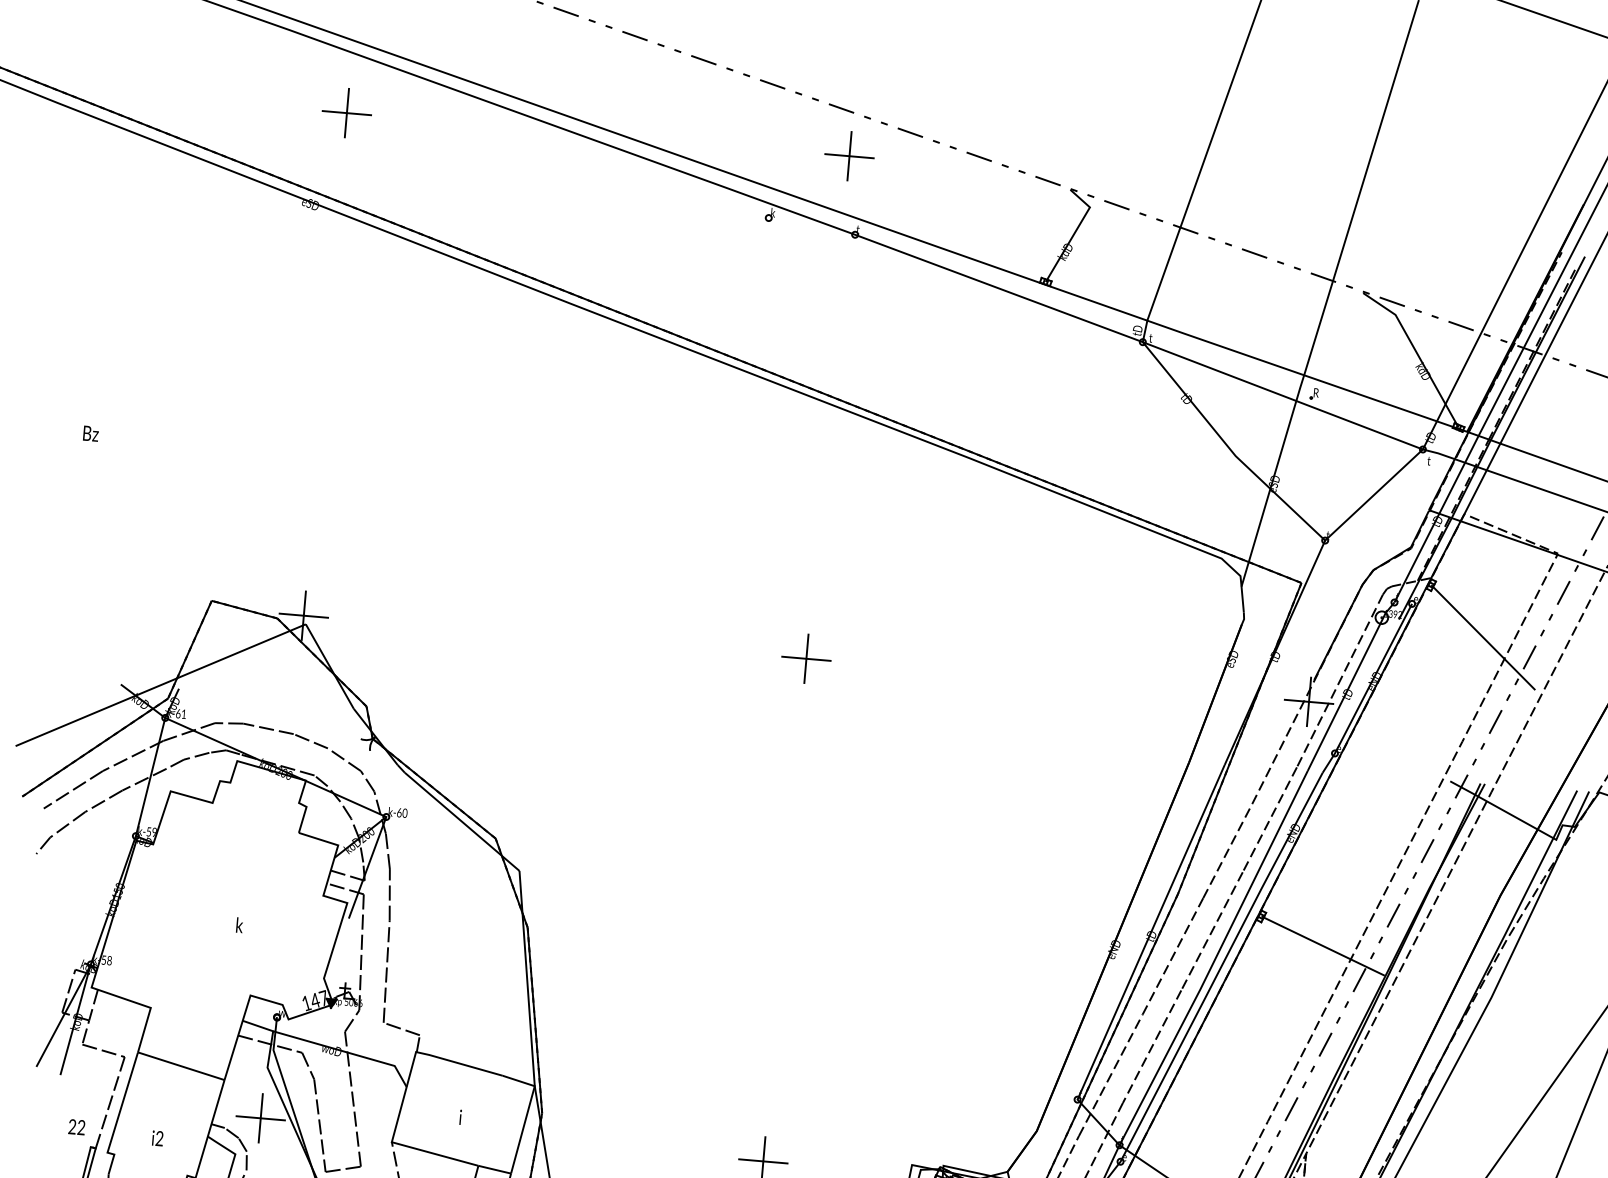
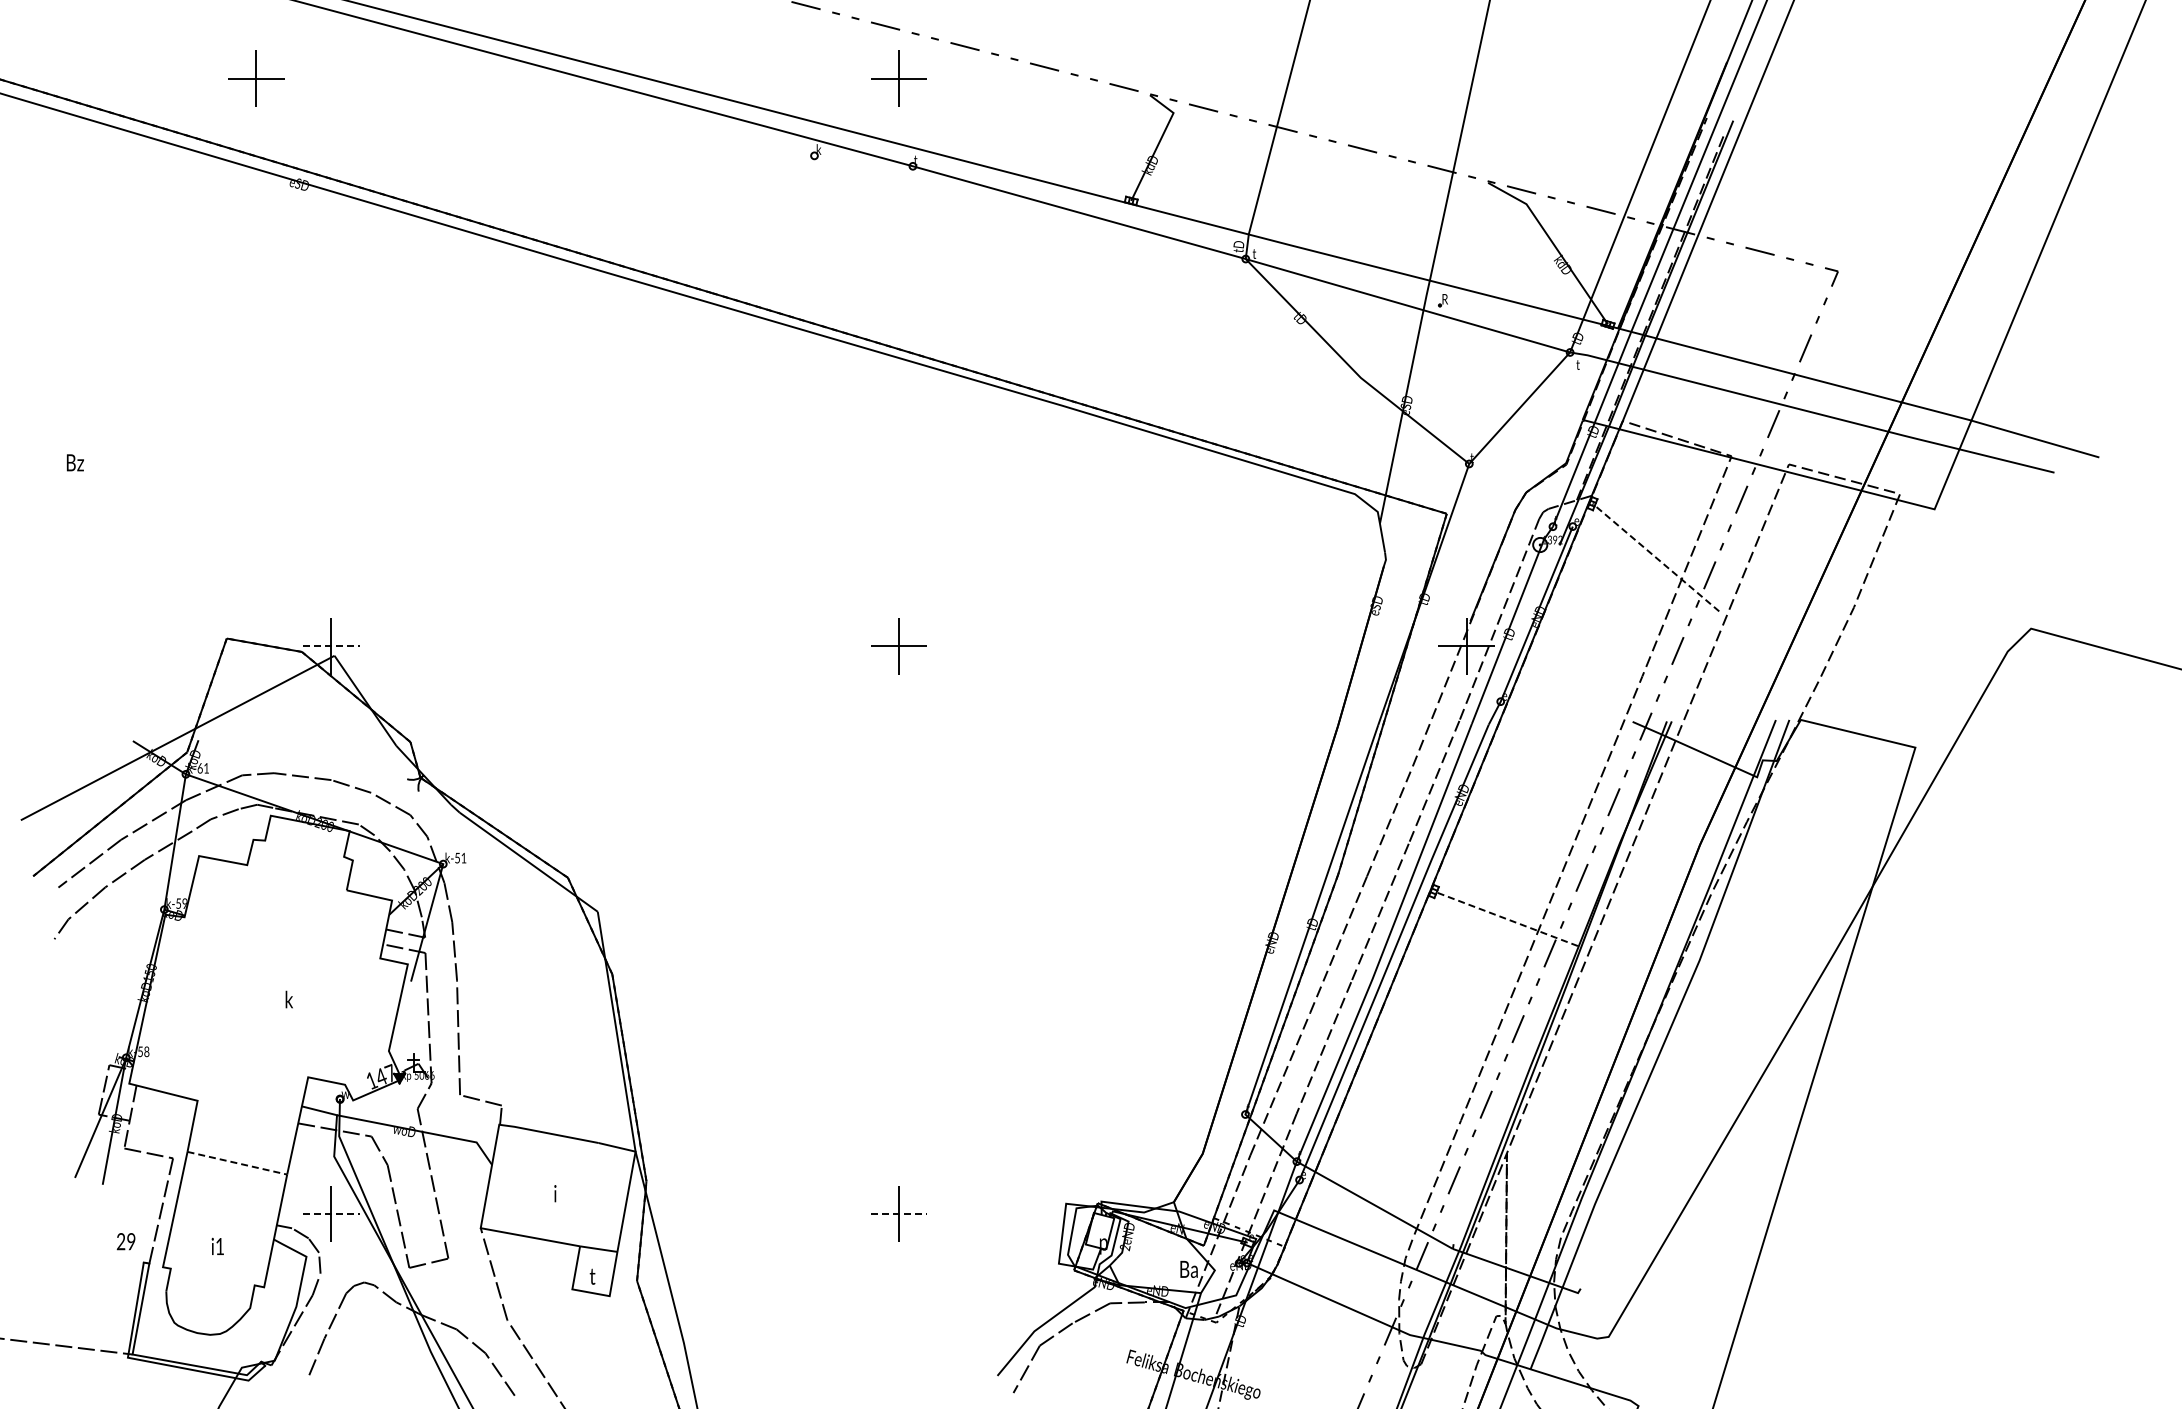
part: (346, 112) -> (256, 78), moved
line: (303, 615) -> (331, 646), solid -> dashed
line: (1482, 637) -> (1655, 557), solid -> dashed
text: (402, 812) -> (460, 857), k-60 -> k-51
line: (1322, 945) -> (1505, 918), solid -> dashed
line: (181, 1066) -> (237, 1163), solid -> dashed
line: (260, 1117) -> (331, 1213), solid -> dashed
text: (81, 1128) -> (131, 1242), 22 -> 29
text: (159, 1138) -> (219, 1246), i2 -> i1
line: (763, 1160) -> (899, 1213), solid -> dashed

